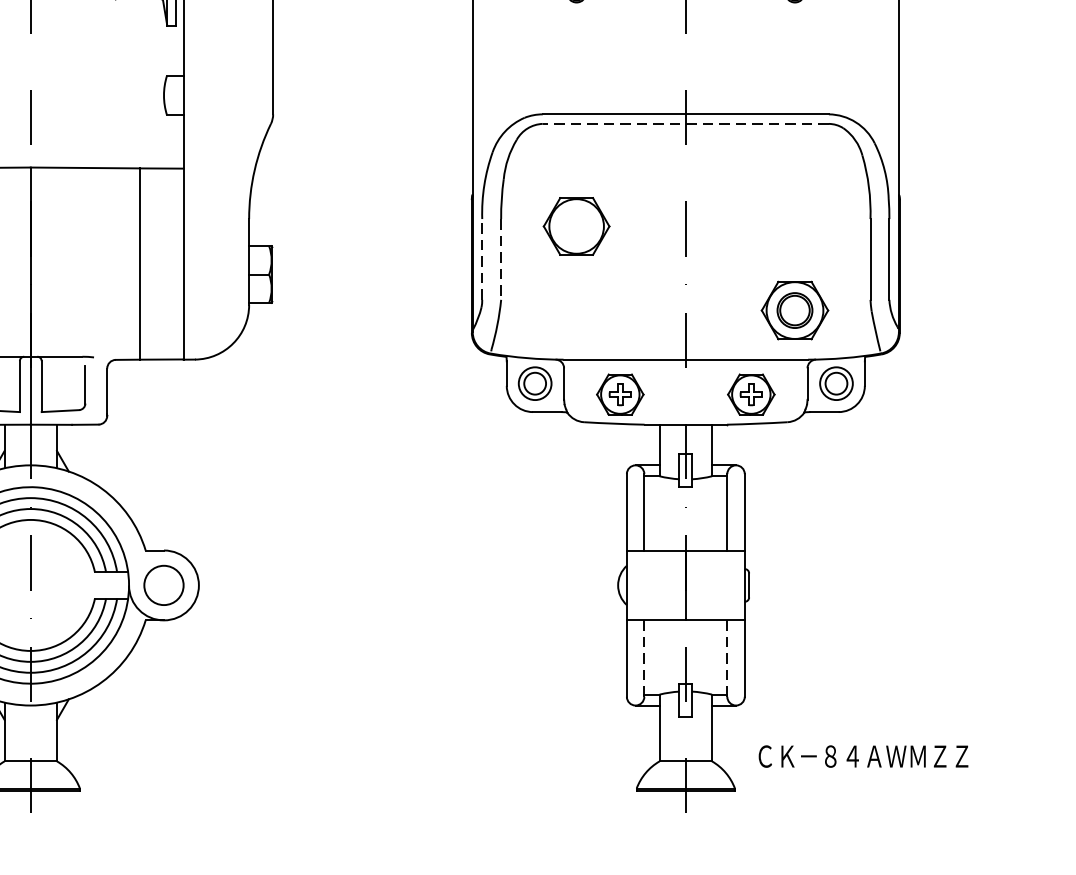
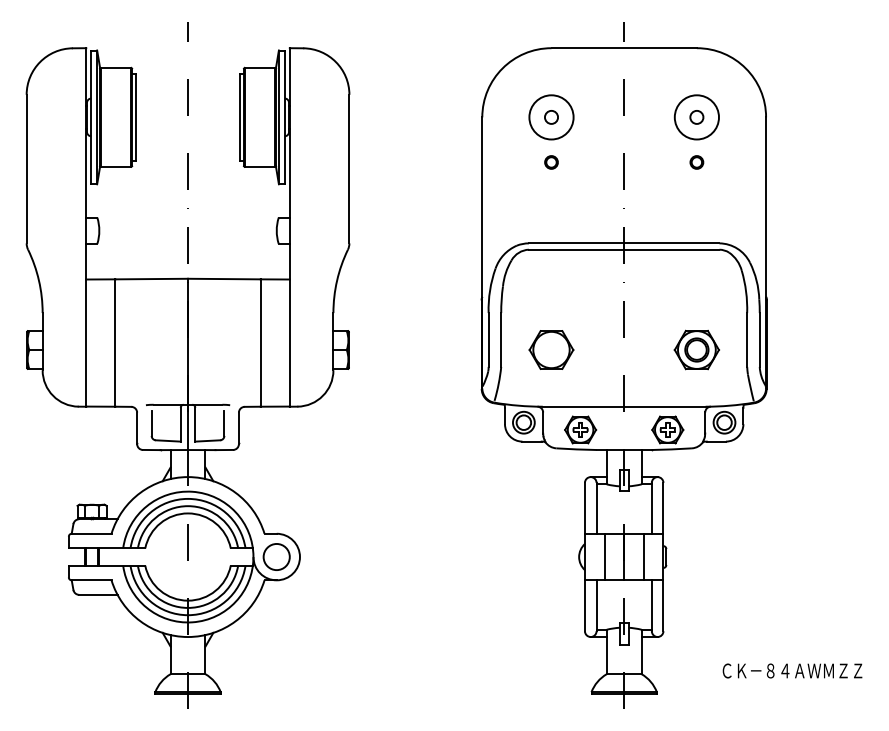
line: (684, 123) -> (623, 249), dashed -> solid
part: (576, 225) -> (551, 349), moved
line: (482, 260) -> (488, 340), dashed -> solid
line: (501, 260) -> (501, 340), dashed -> solid
part: (794, 309) -> (696, 349), moved
line: (656, 584) -> (604, 556), added
line: (714, 584) -> (643, 556), added
line: (644, 658) -> (596, 605), dashed -> solid
line: (726, 658) -> (651, 605), dashed -> solid
text: (863, 755) -> (792, 670), moved

